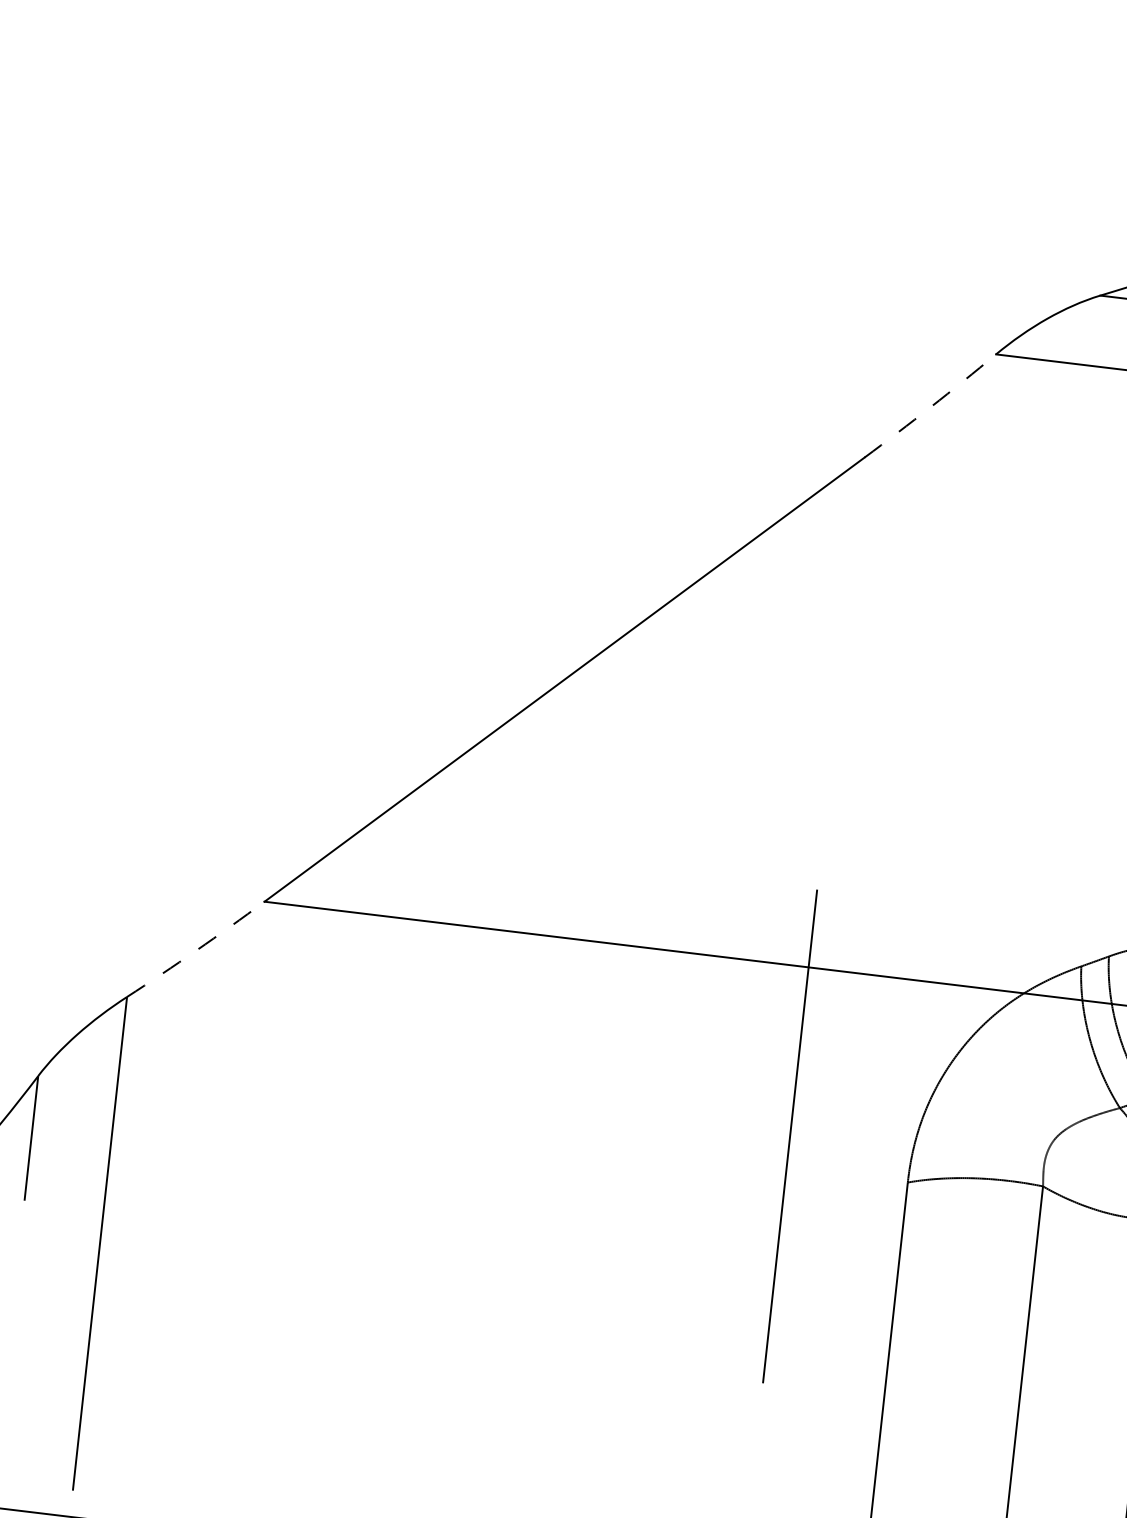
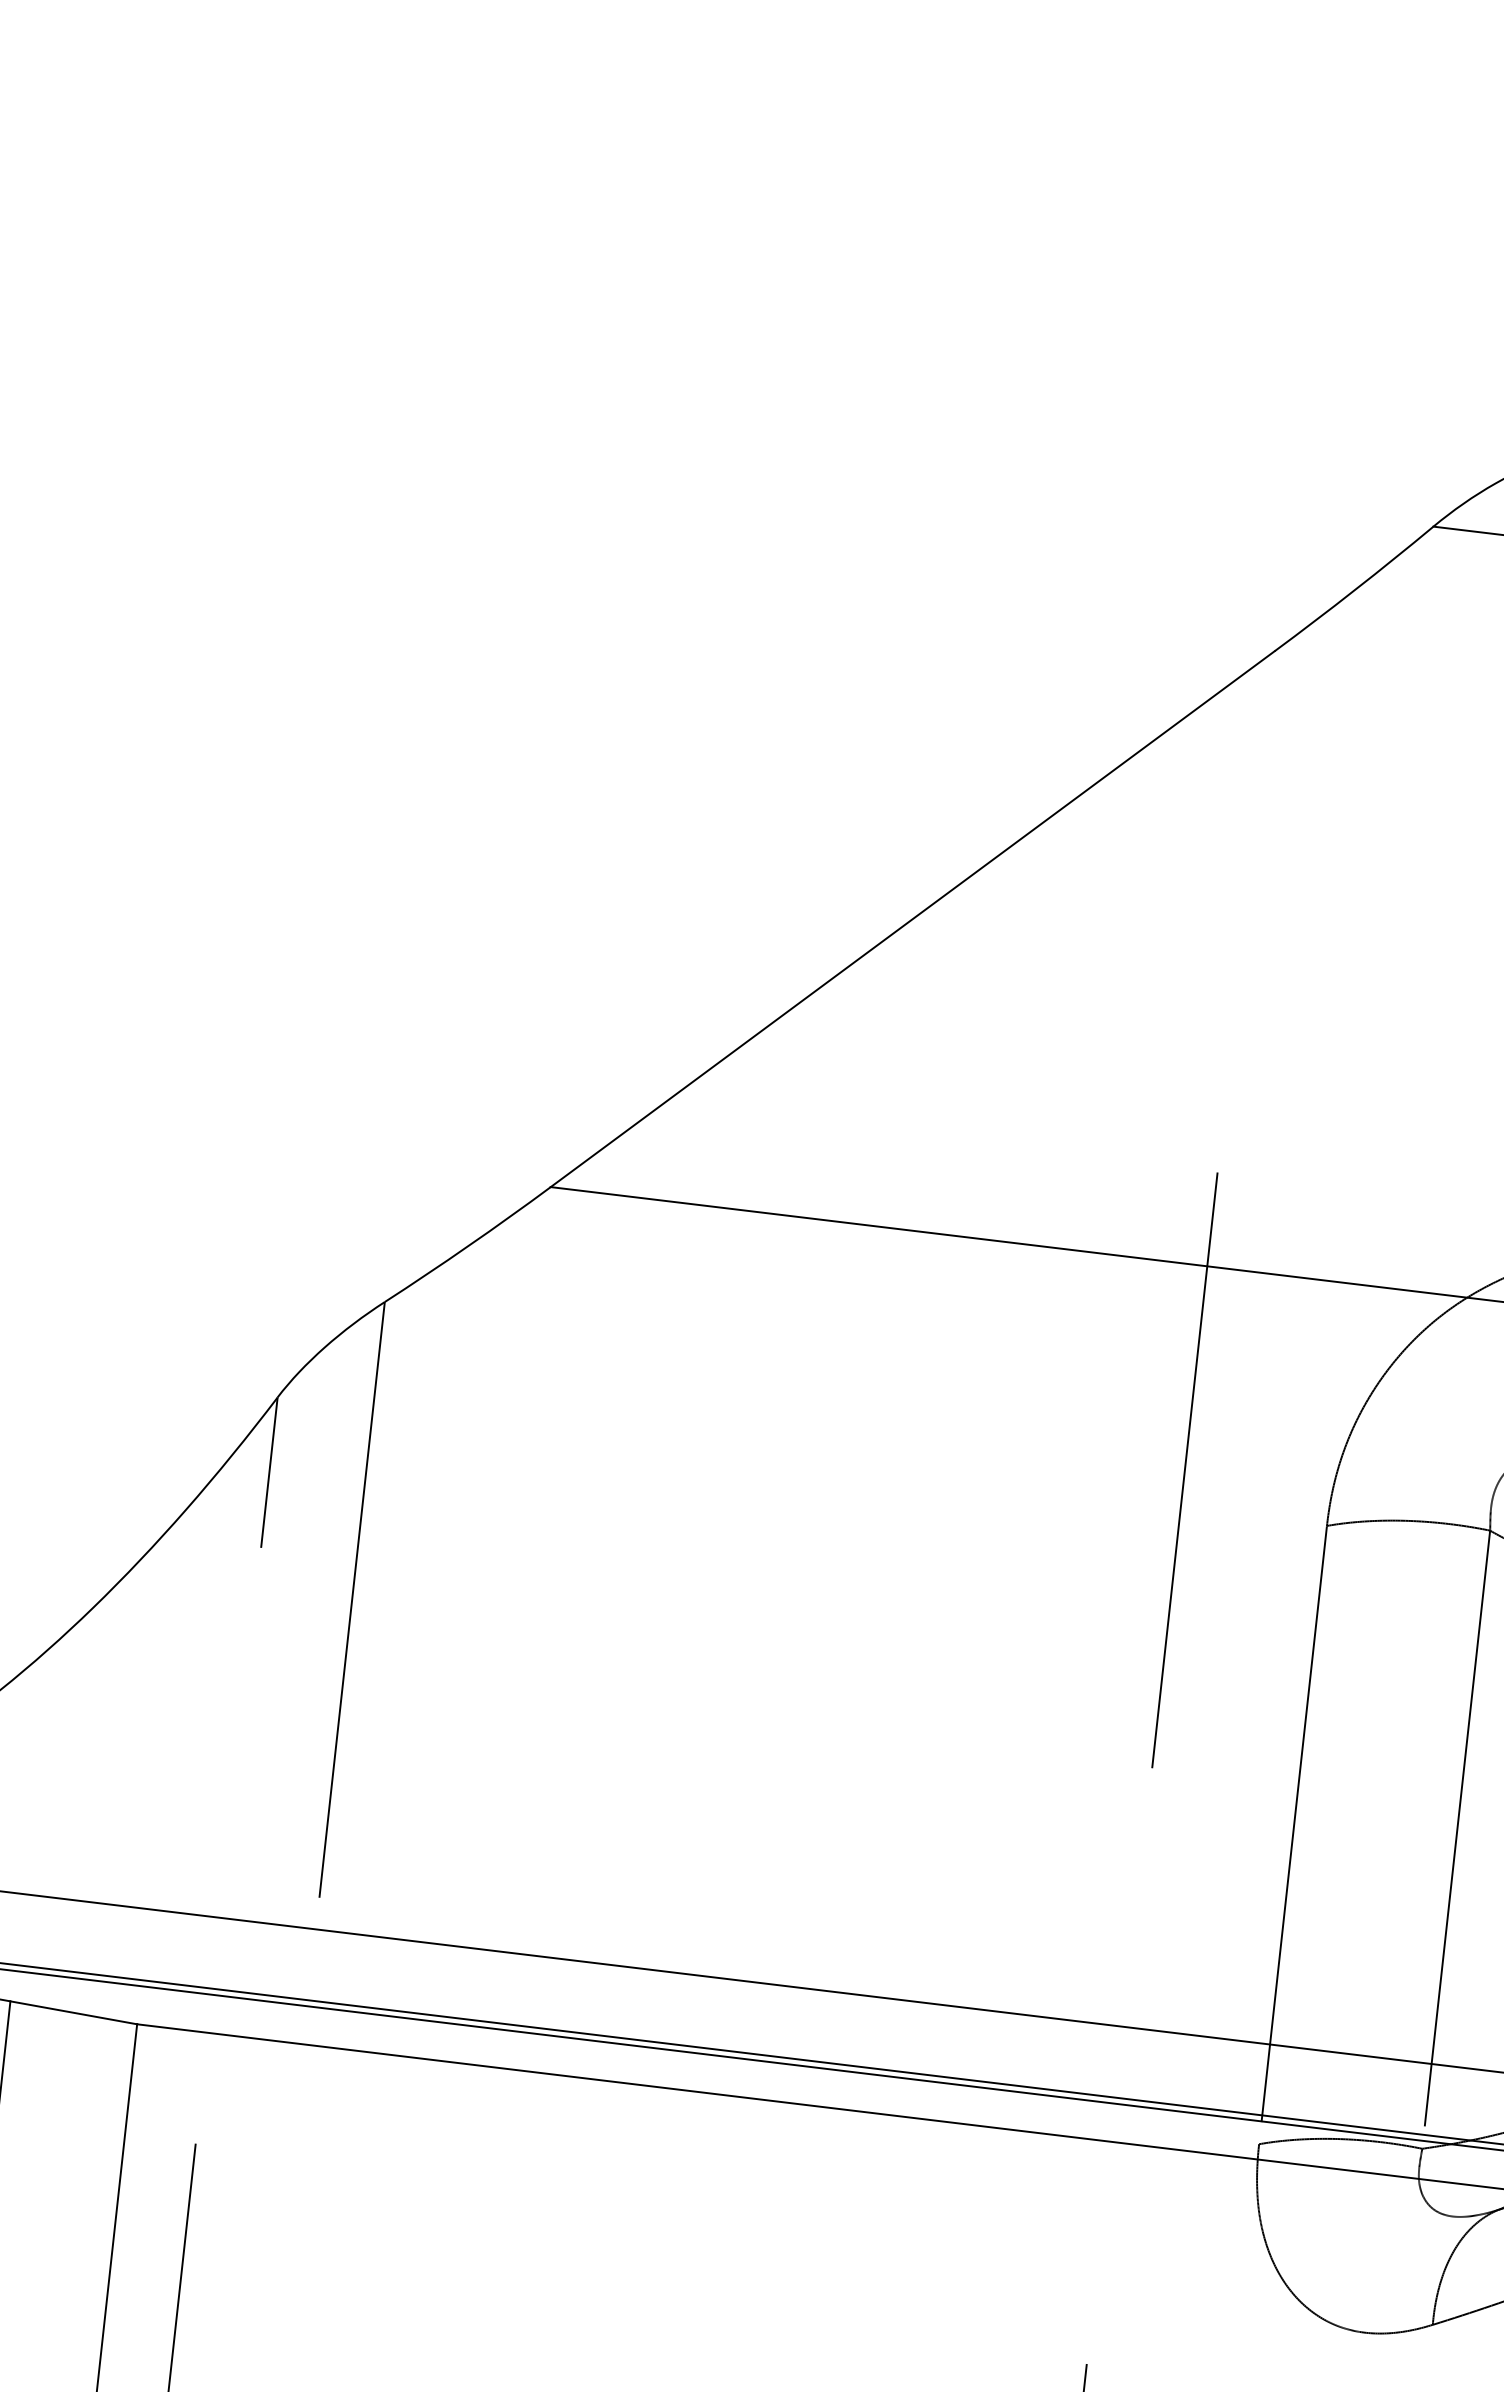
arc: (931, 407) -> (1355, 590), dashed -> solid
arc: (196, 950) -> (468, 1245), dashed -> solid

